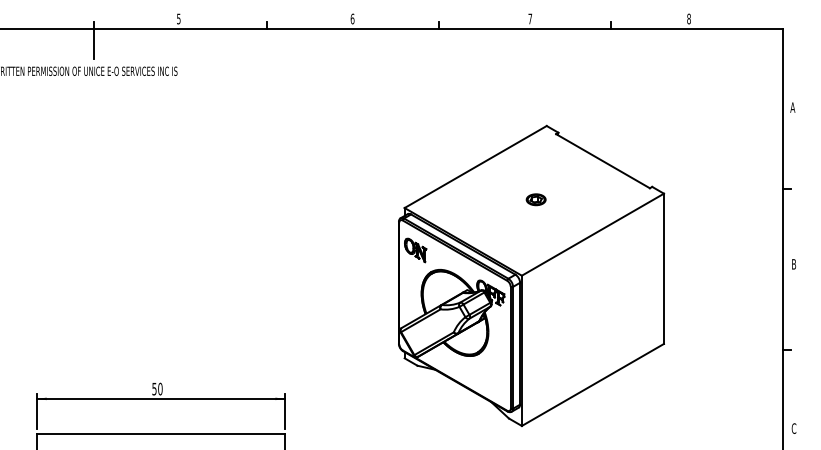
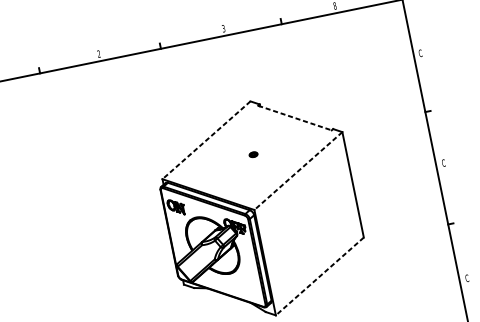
text: (352, 18) -> (98, 53), 6 -> 2
text: (530, 18) -> (223, 28), 7 -> 3
text: (792, 107) -> (420, 53), A -> C
line: (603, 161) -> (295, 118), solid -> dashed
line: (475, 167) -> (206, 140), solid -> dashed
part: (535, 199) -> (253, 154), size x0.6
line: (592, 234) -> (298, 170), solid -> dashed
text: (793, 264) -> (443, 163), B -> C
line: (592, 385) -> (319, 276), solid -> dashed

